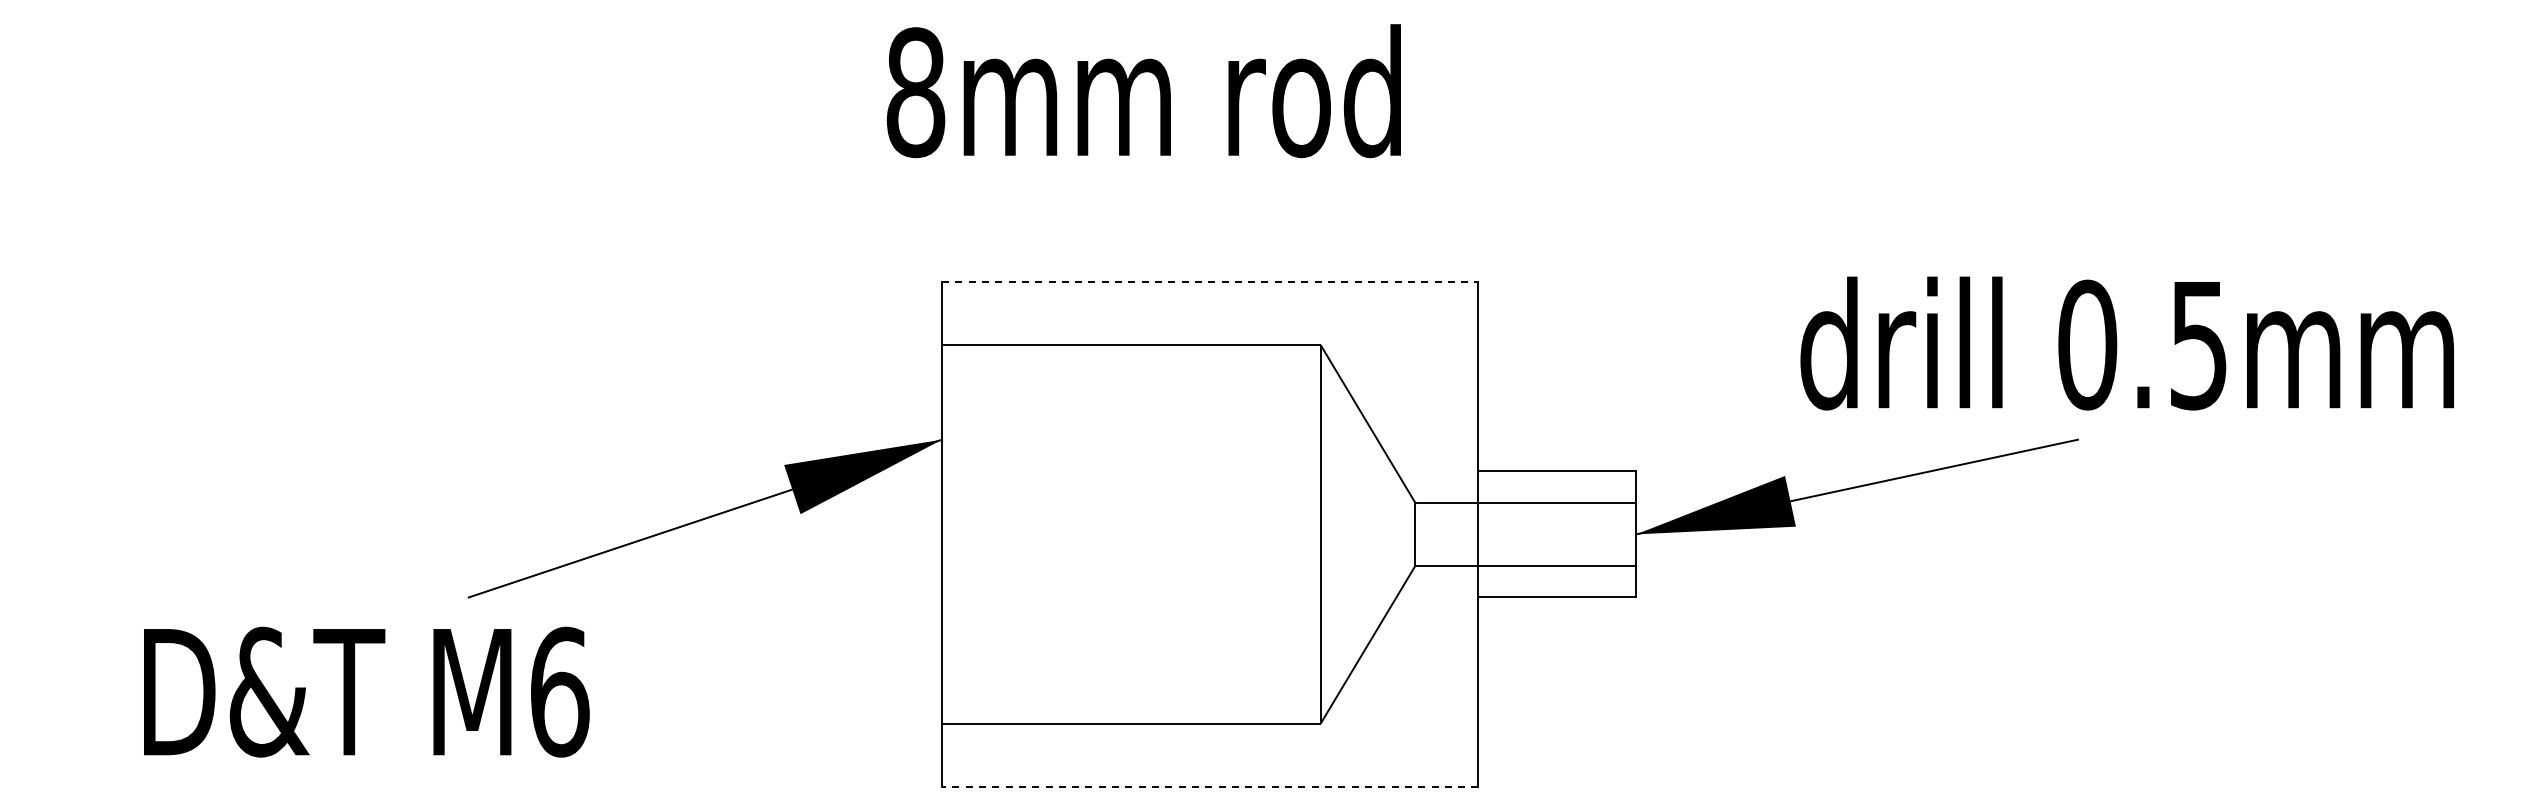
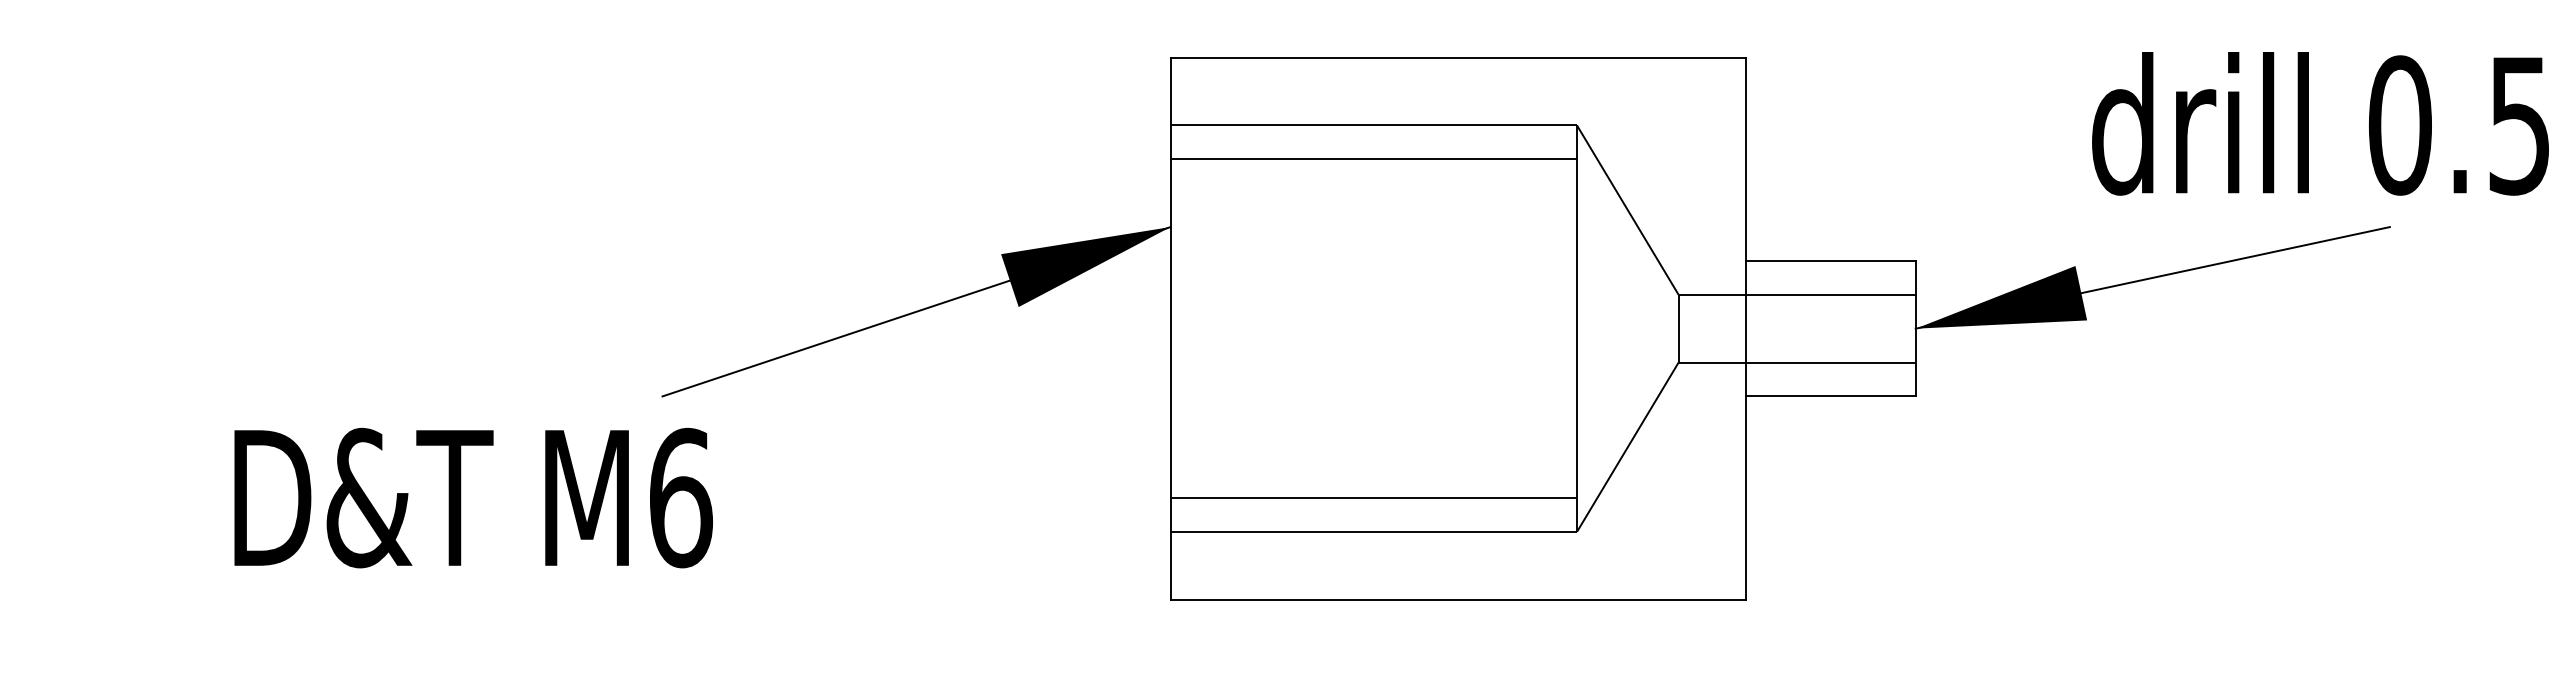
line: (1210, 281) -> (1458, 57), dashed -> solid
line: (1131, 376) -> (1373, 159), added
text: (366, 691) -> (473, 497), moved
line: (1131, 692) -> (1373, 498), added
line: (1209, 786) -> (1457, 599), dashed -> solid

